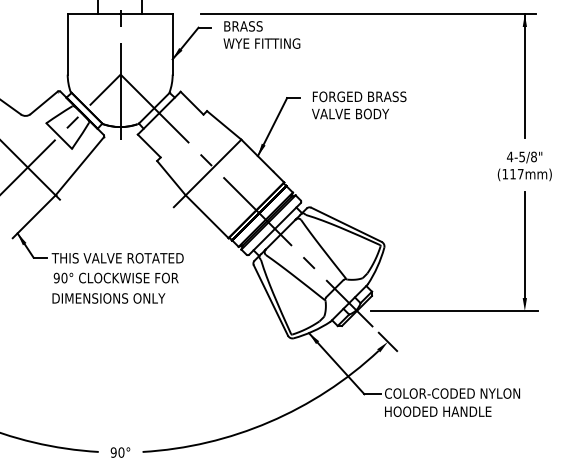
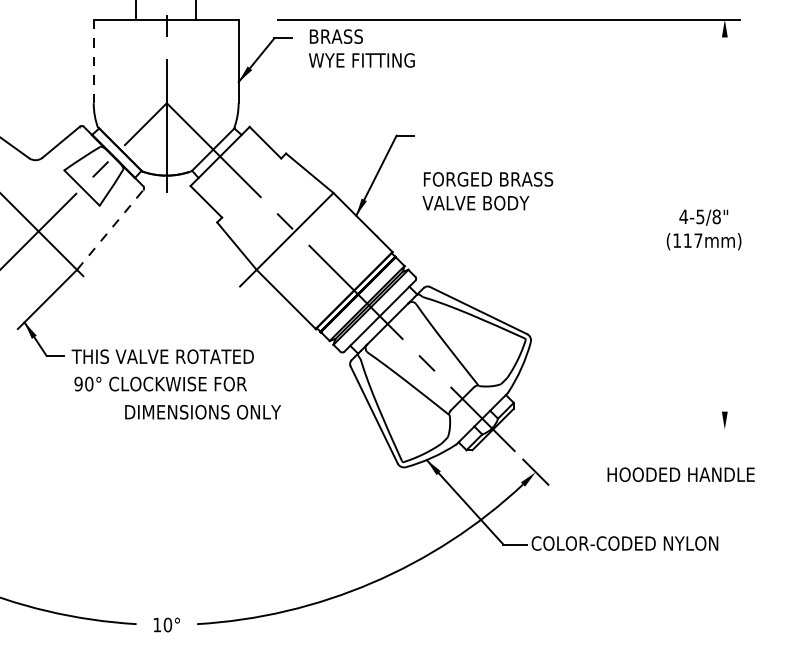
line: (67, 44) -> (93, 61), solid -> dashed
line: (524, 75) -> (724, 104), removed
text: (359, 105) -> (488, 191), moved
line: (79, 166) -> (109, 230), solid -> dashed
text: (524, 166) -> (703, 230), moved
line: (524, 247) -> (724, 341), removed
text: (108, 298) -> (202, 412), moved
line: (454, 310) -> (627, 428), removed
text: (438, 411) -> (681, 474), moved
text: (113, 452) -> (156, 624), 90° -> 10°

